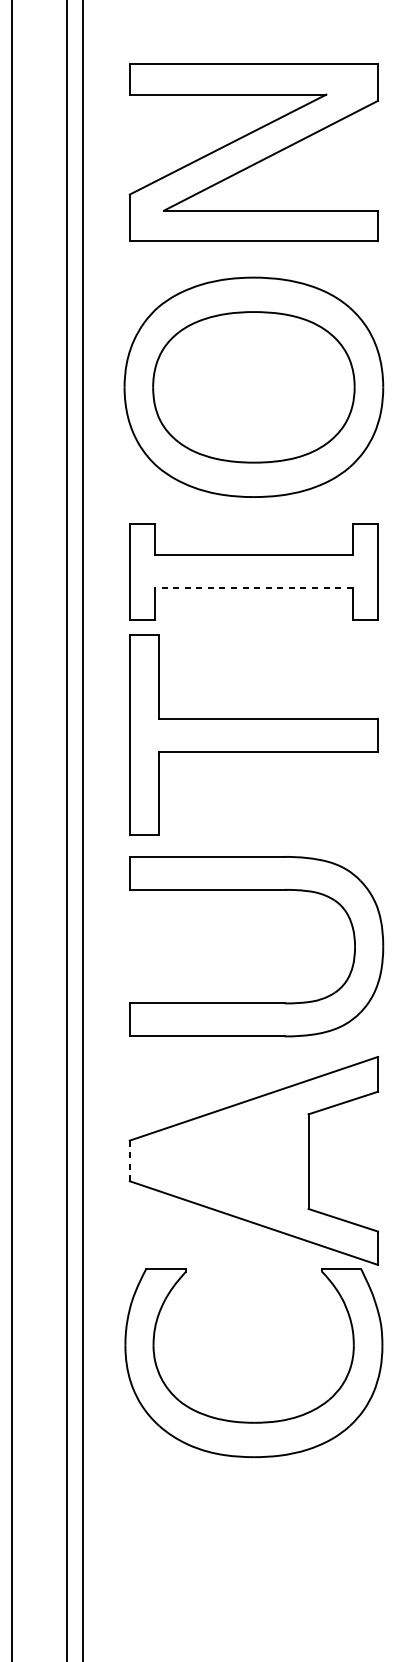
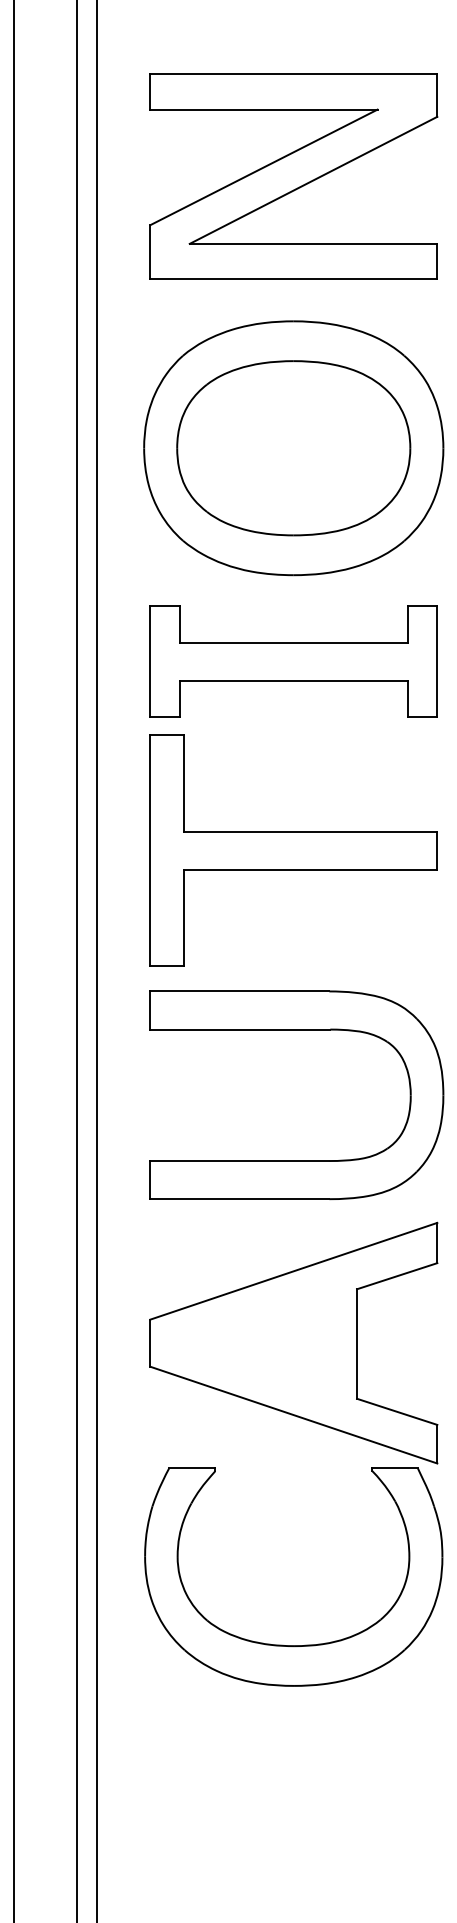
line: (253, 588) -> (293, 680), dashed -> solid
line: (130, 1161) -> (150, 1343), dashed -> solid

